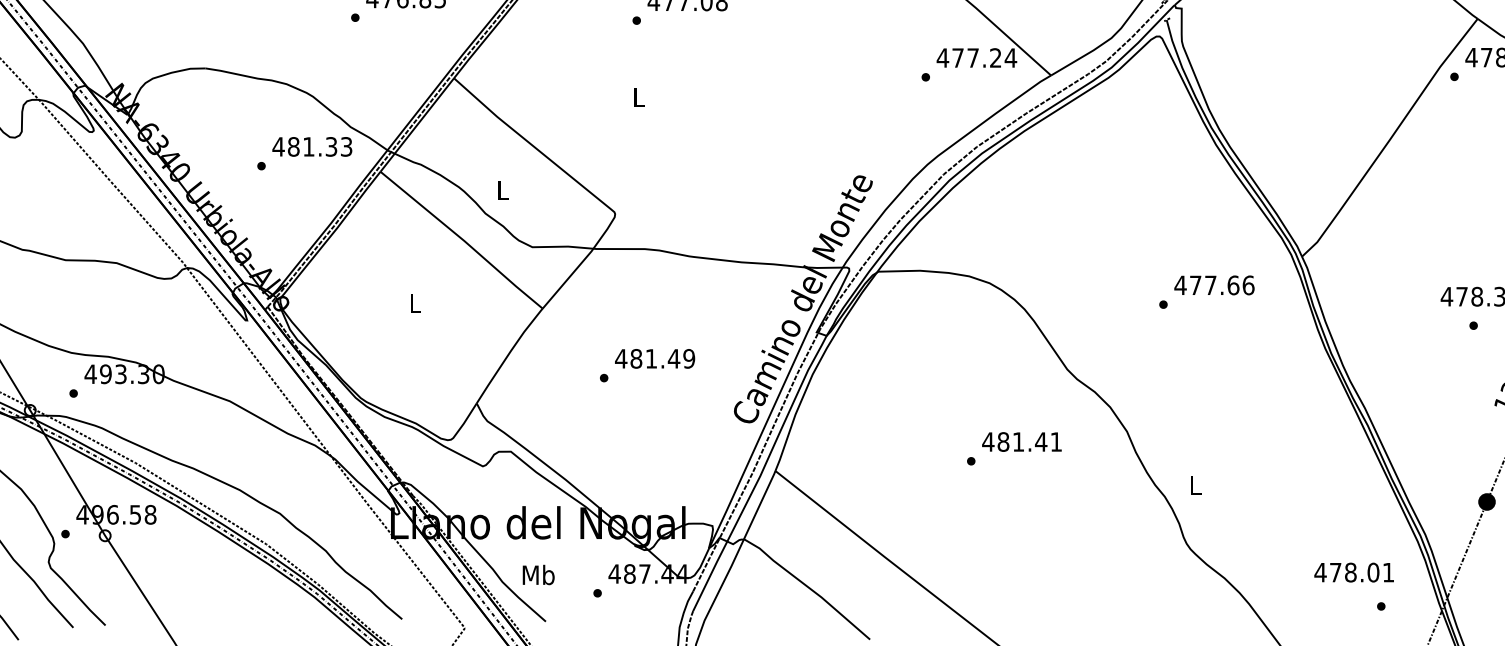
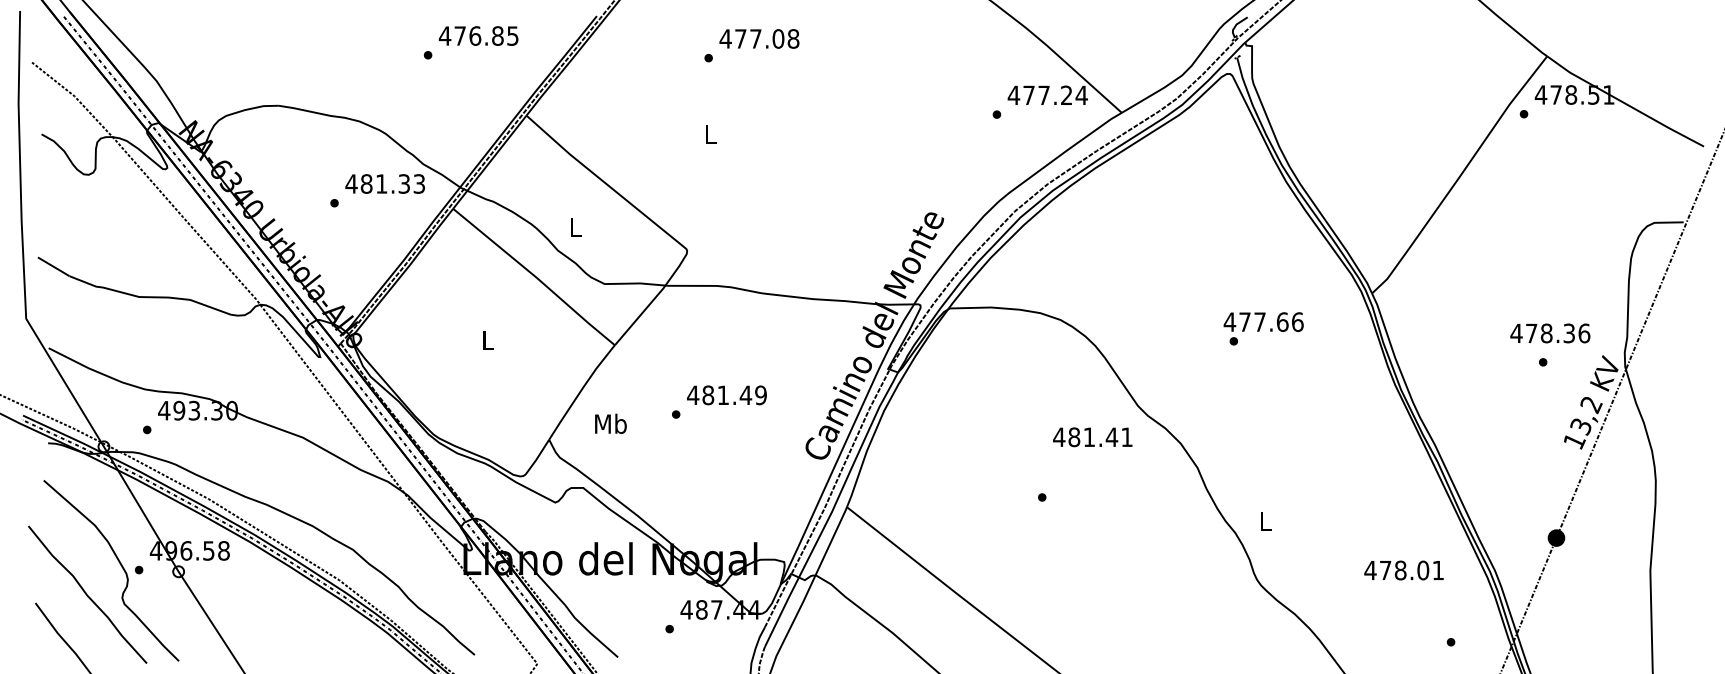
text: (1214, 284) -> (1263, 321), moved
text: (1021, 442) -> (1092, 437), moved
text: (1353, 572) -> (1403, 570), moved
text: (538, 574) -> (610, 423), moved

